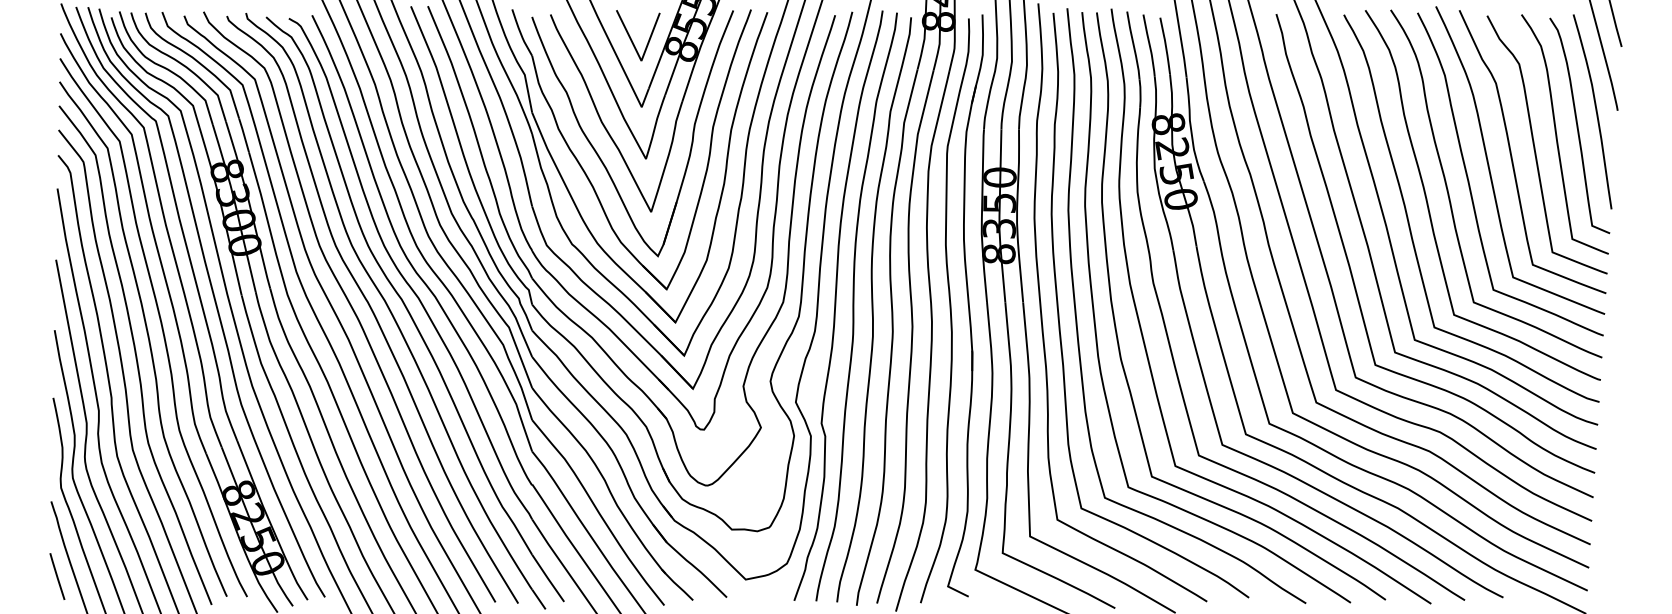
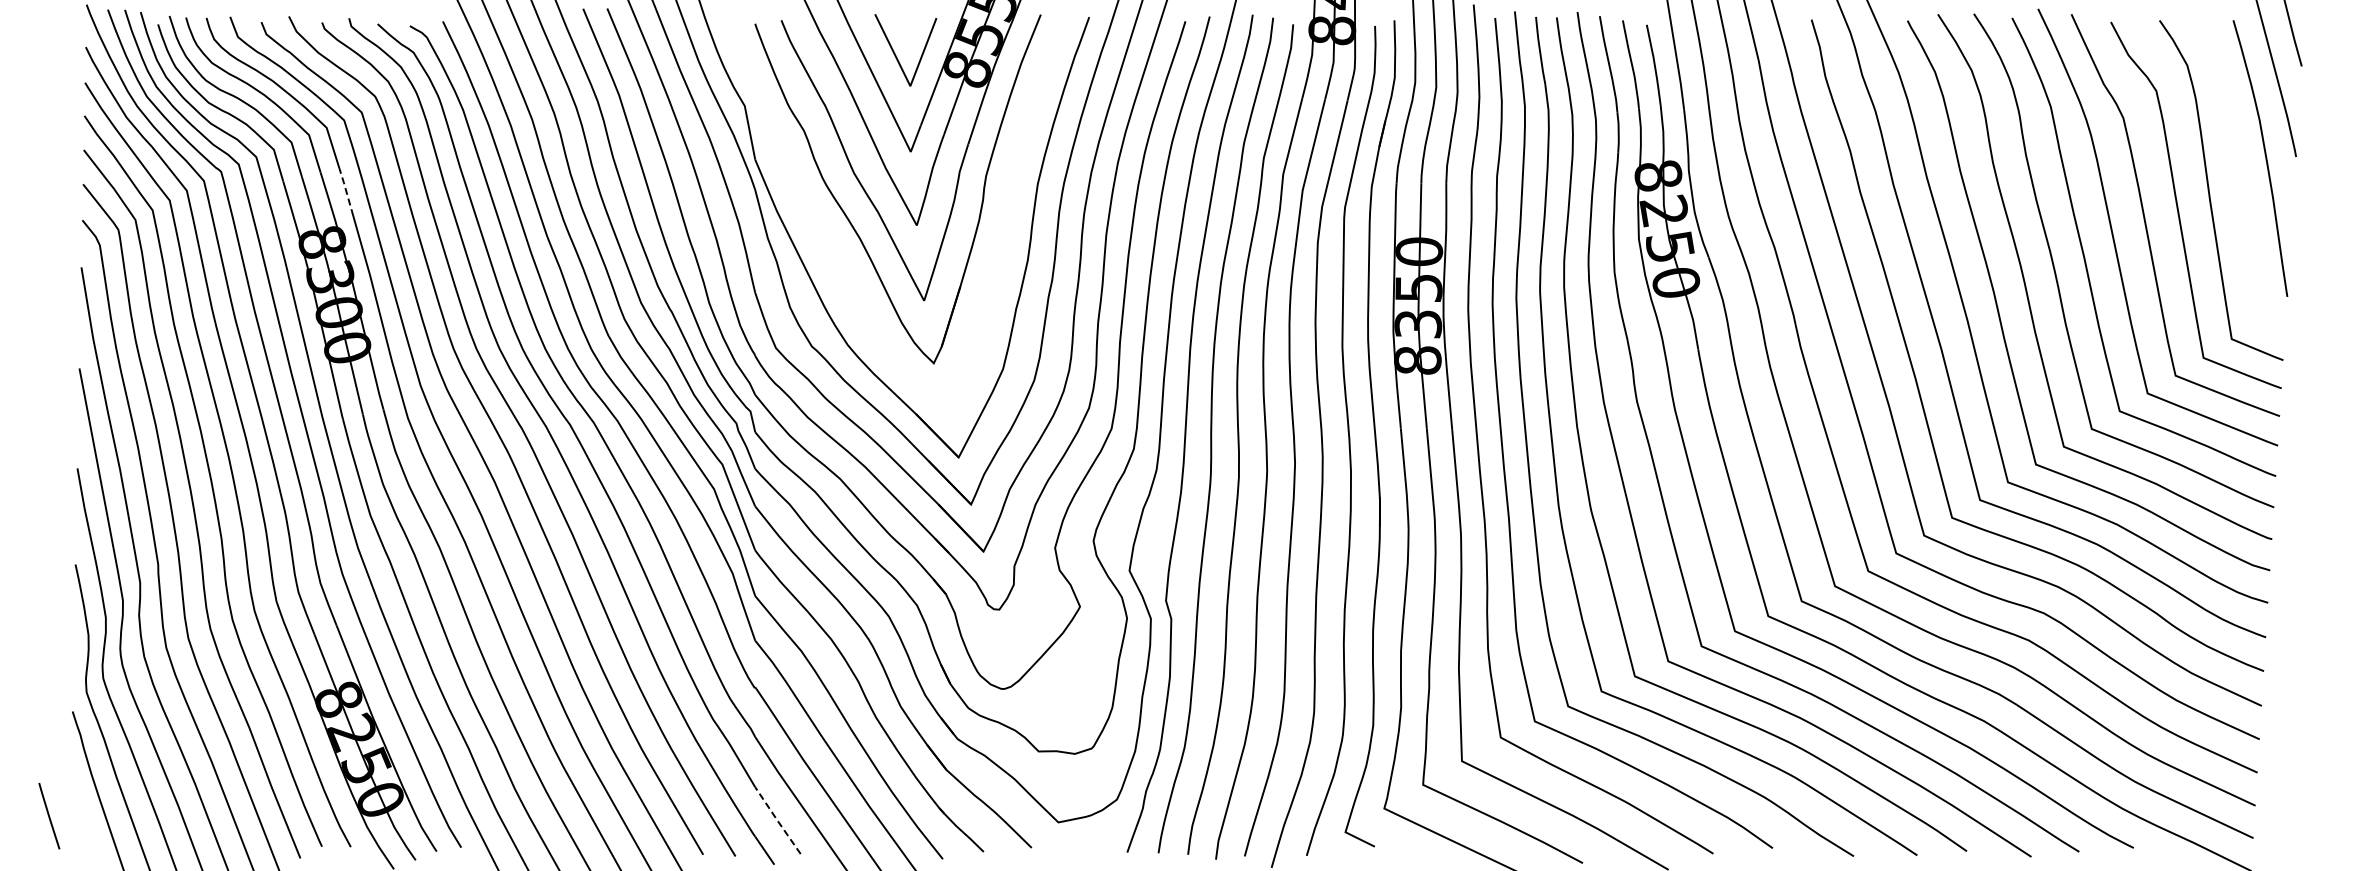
curve: (1578, 127) -> (2240, 180), removed
line: (244, 135) -> (346, 191), solid -> dashed
part: (587, 175) -> (833, 248), removed
line: (57, 576) -> (49, 816), moved
line: (547, 578) -> (777, 820), solid -> dashed

